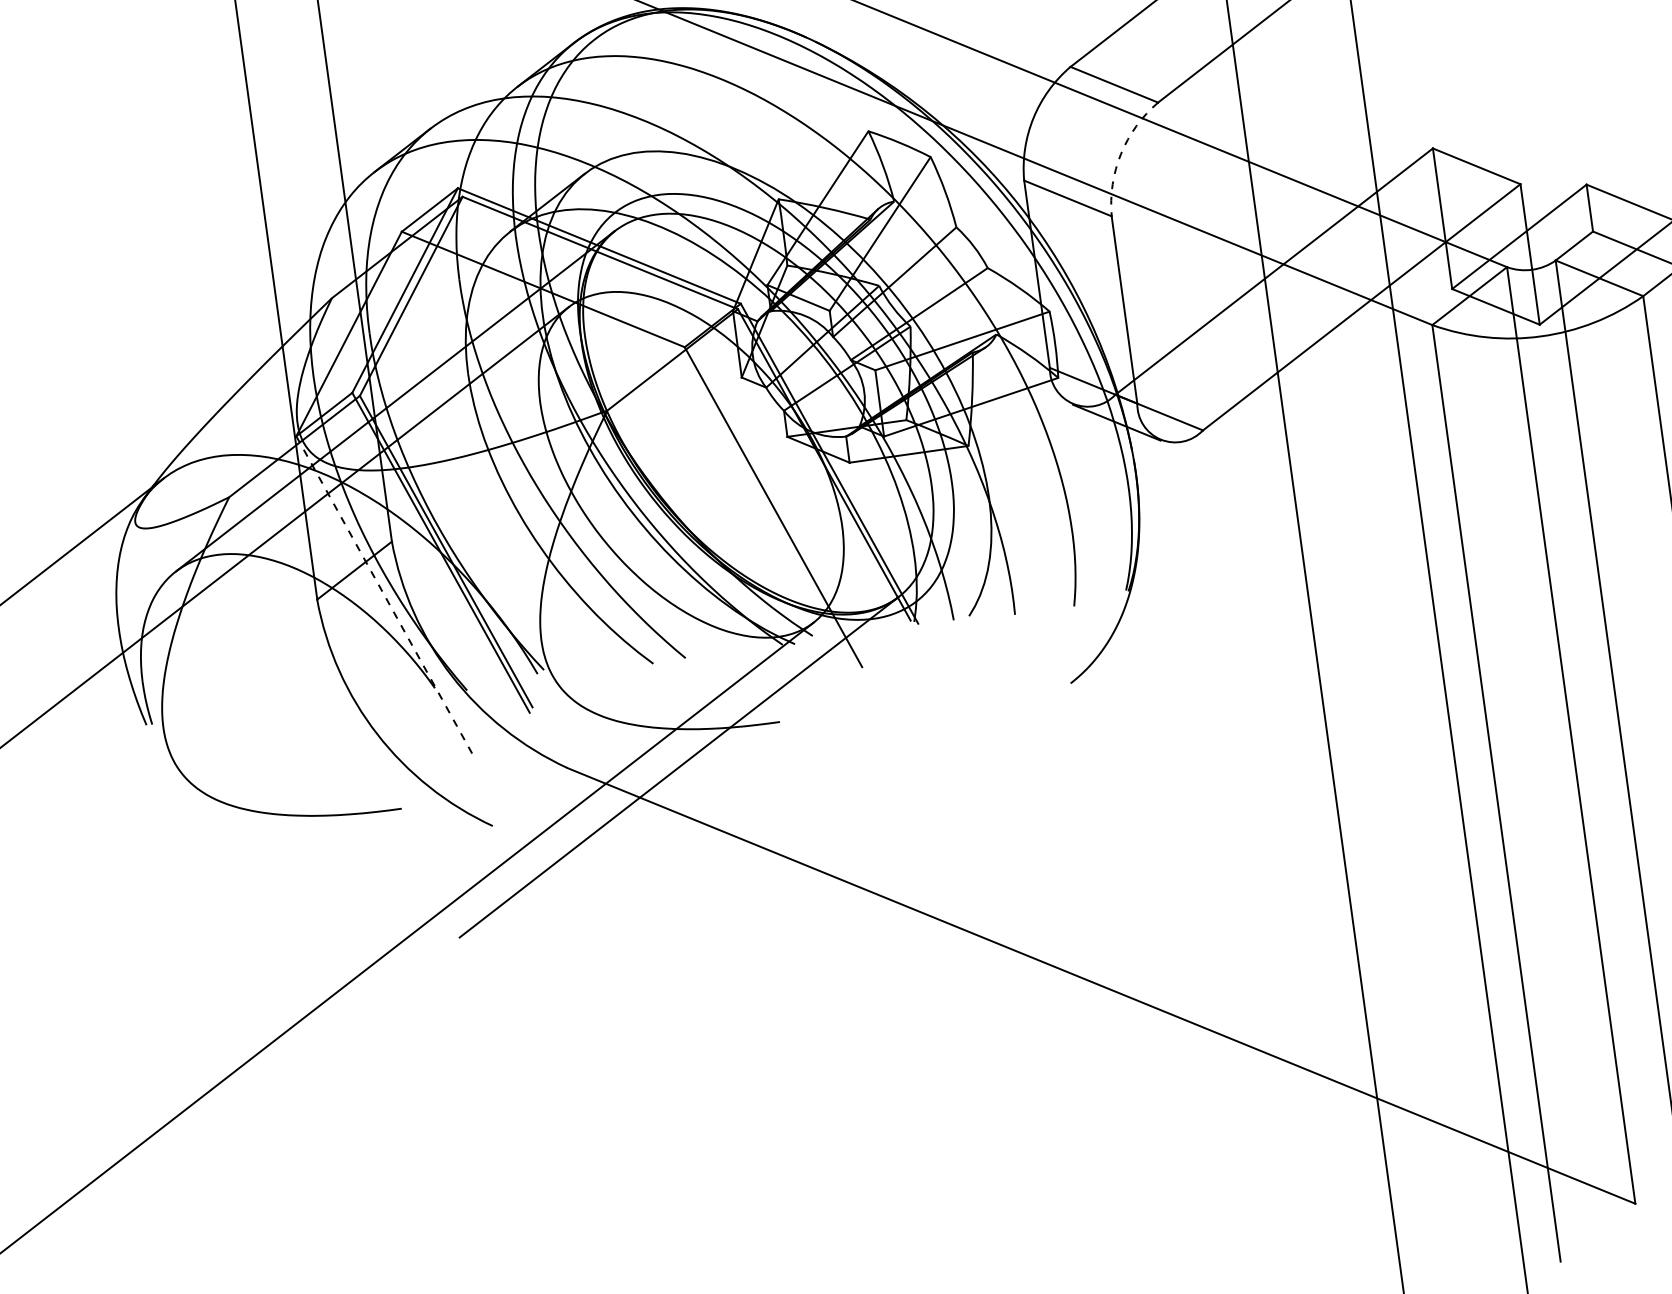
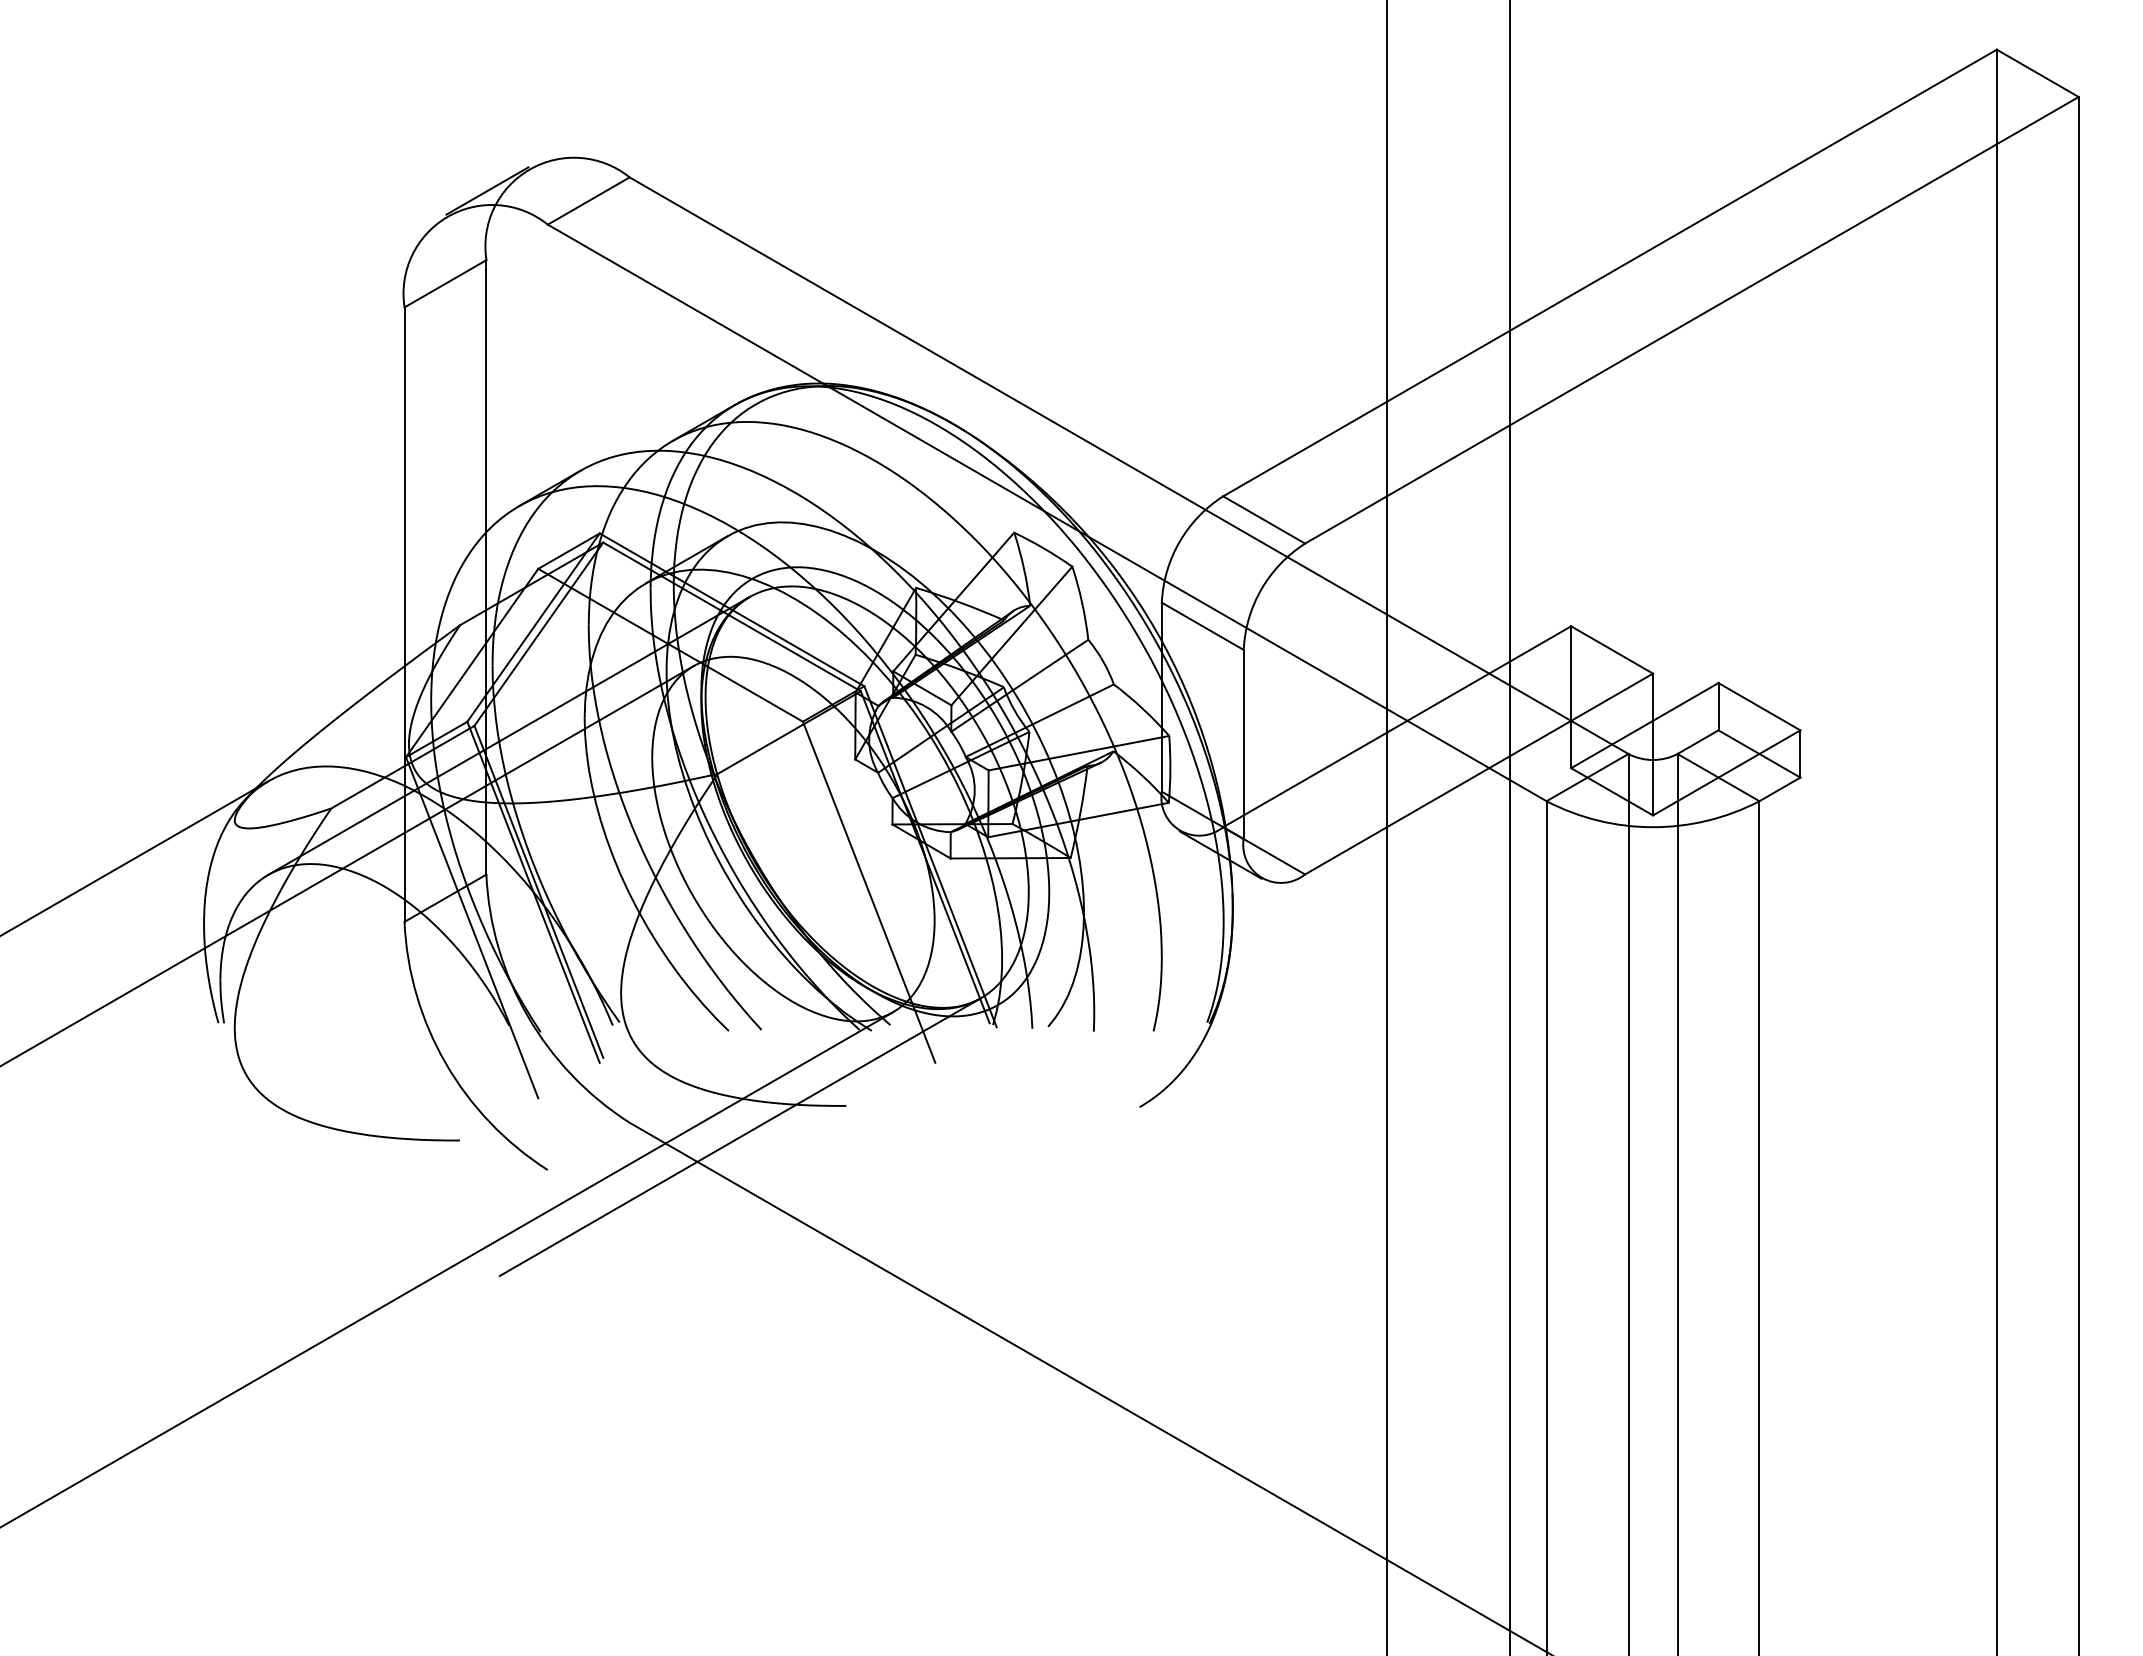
arc: (1121, 154) -> (1261, 589), dashed -> solid
line: (385, 595) -> (472, 927), dashed -> solid

